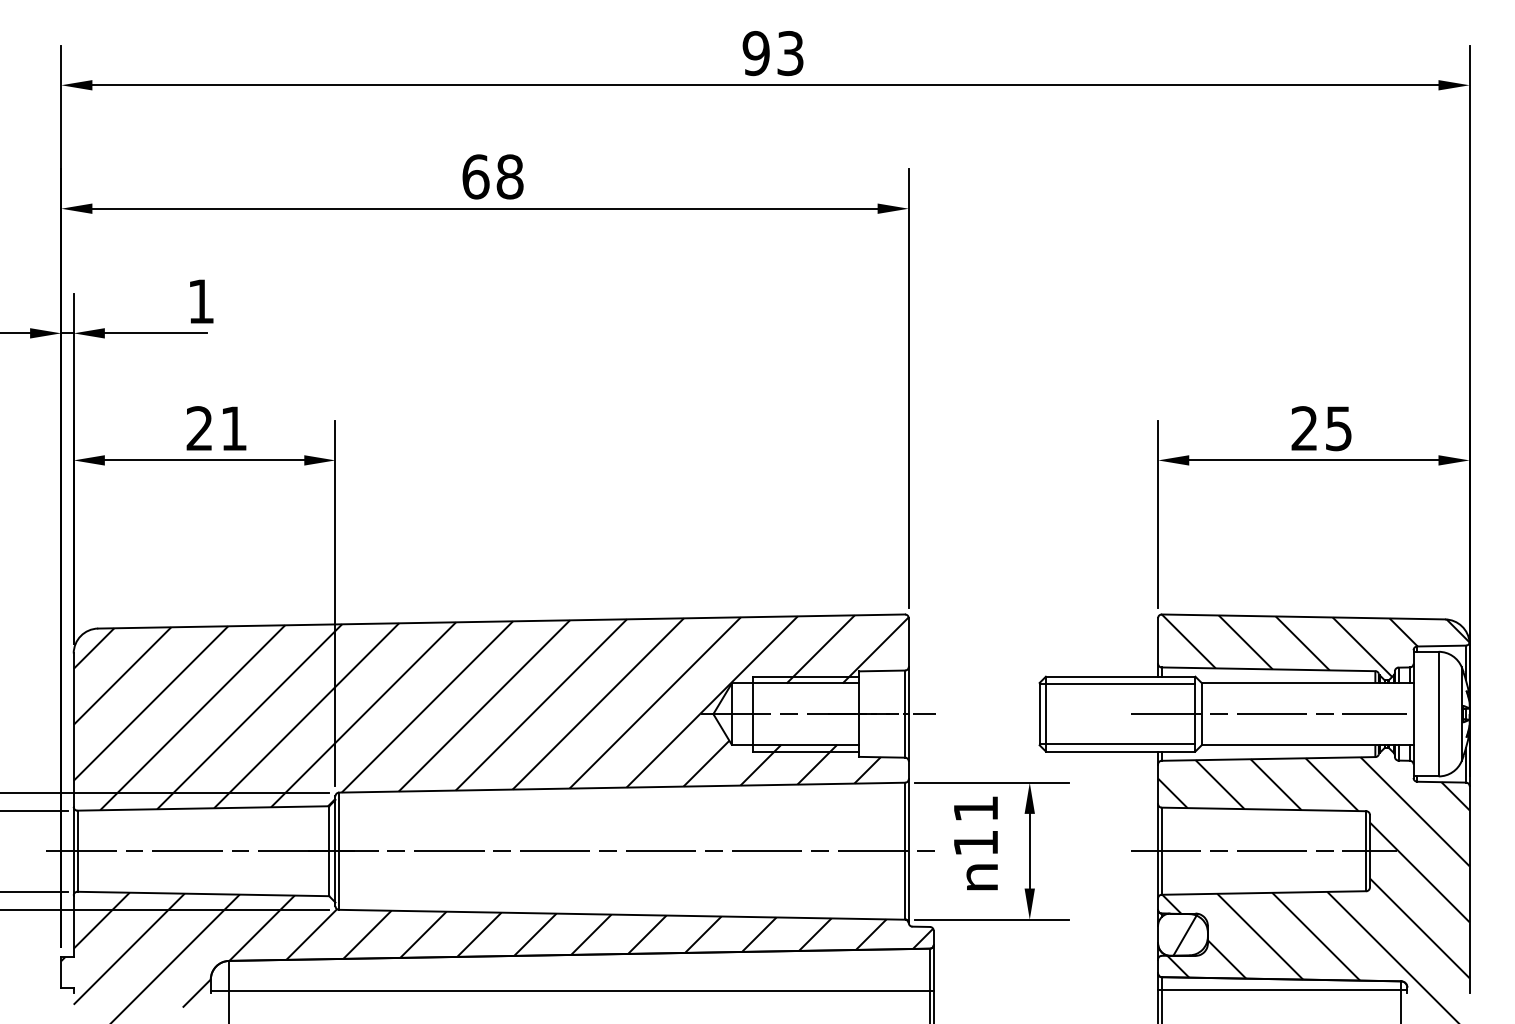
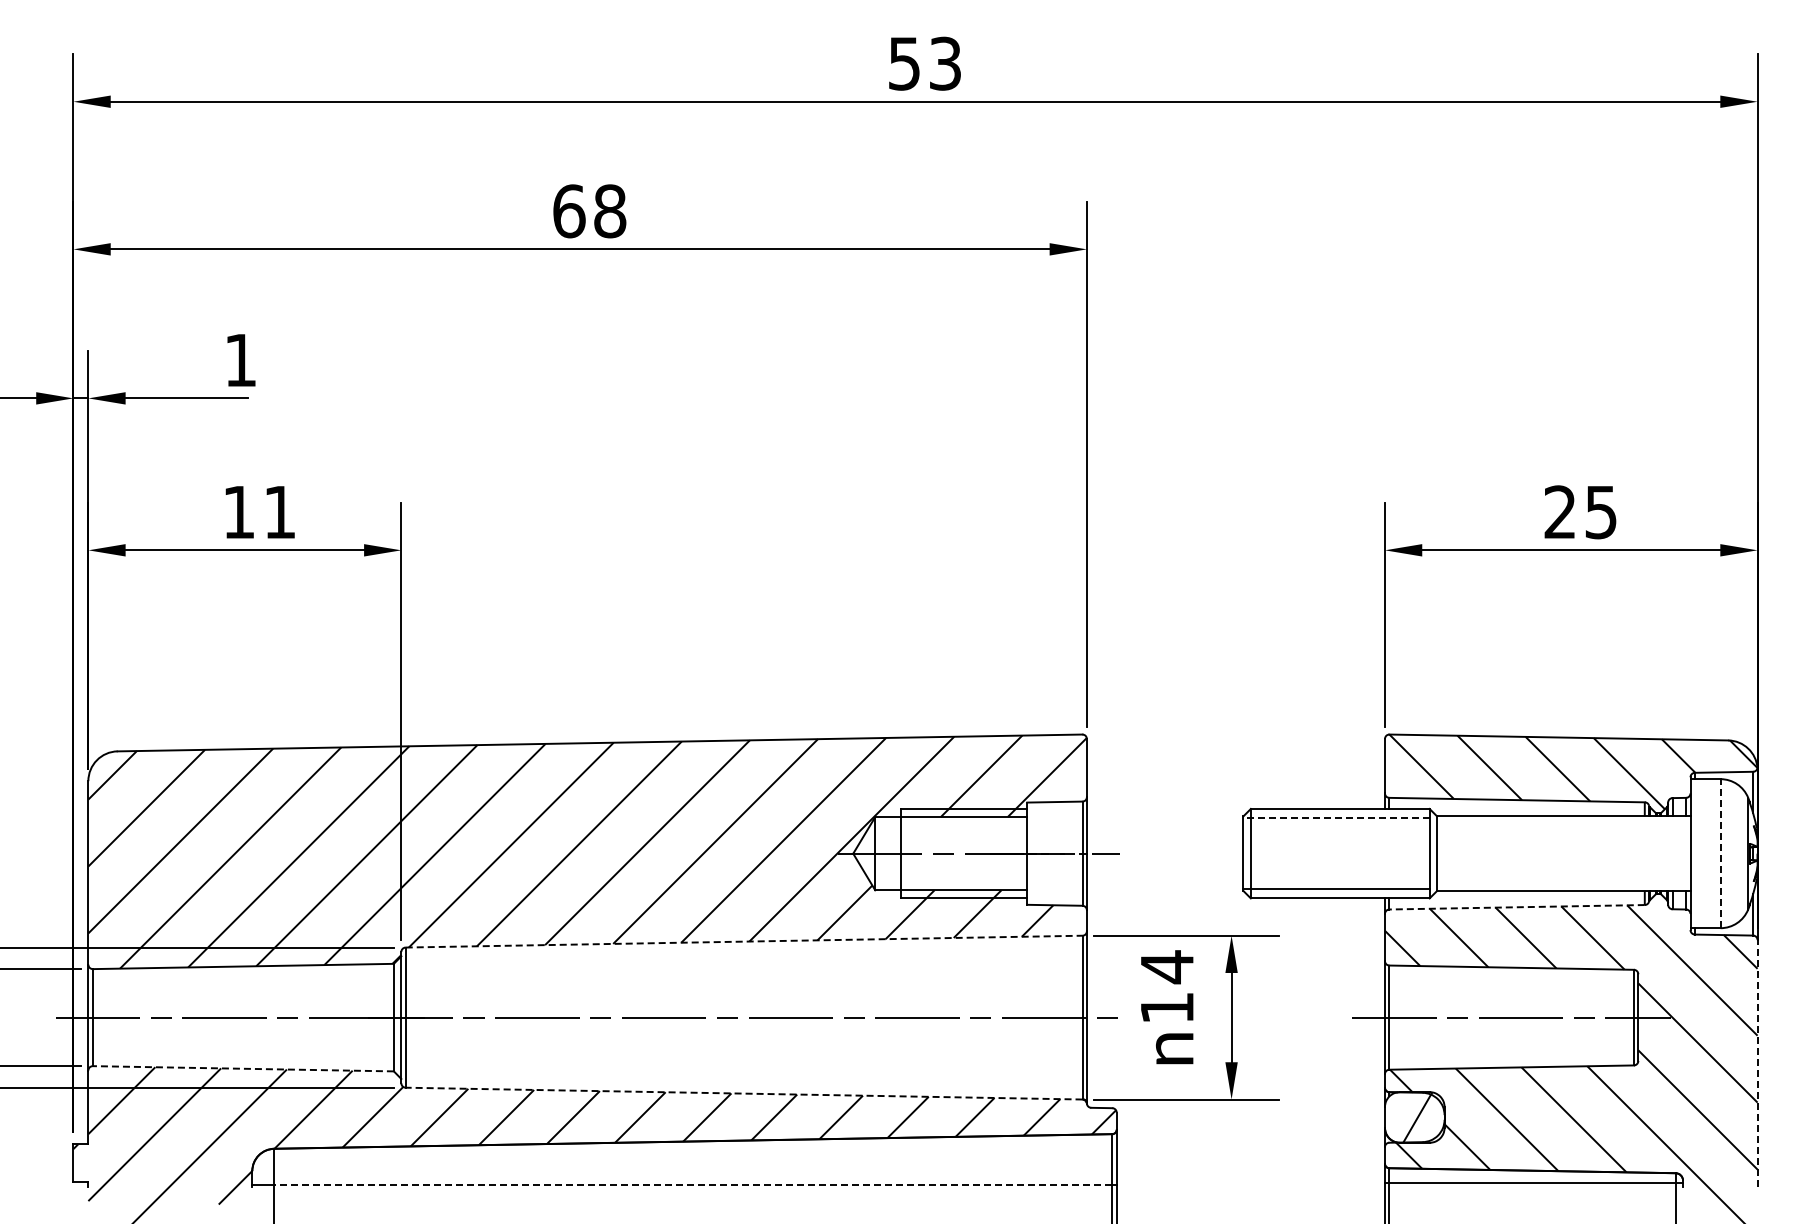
text: (756, 53) -> (904, 63), 93 -> 53
text: (199, 427) -> (238, 511), 21 -> 11
line: (1117, 683) -> (1336, 817), solid -> dashed
line: (1268, 713) -> (1517, 853), removed
line: (1438, 713) -> (1720, 853), solid -> dashed
line: (1268, 759) -> (1517, 907), solid -> dashed
line: (622, 787) -> (744, 941), solid -> dashed
text: (976, 809) -> (1167, 967), 11 -> 14
line: (1469, 889) -> (1757, 1063), solid -> dashed
line: (203, 893) -> (243, 1068), solid -> dashed
line: (621, 914) -> (743, 1093), solid -> dashed
line: (578, 991) -> (692, 1185), solid -> dashed

